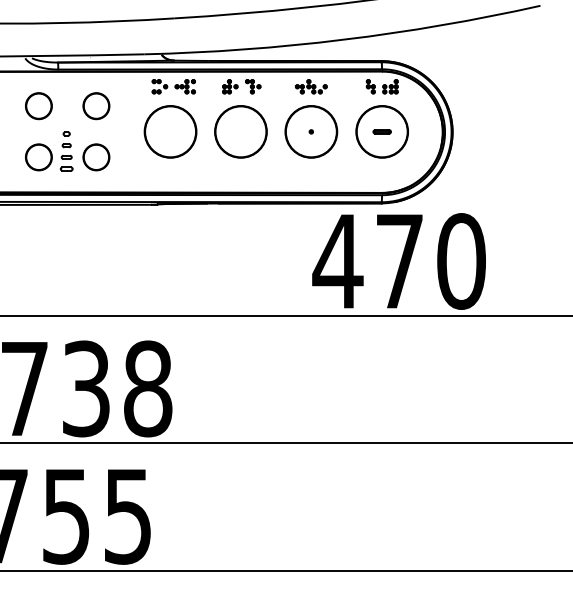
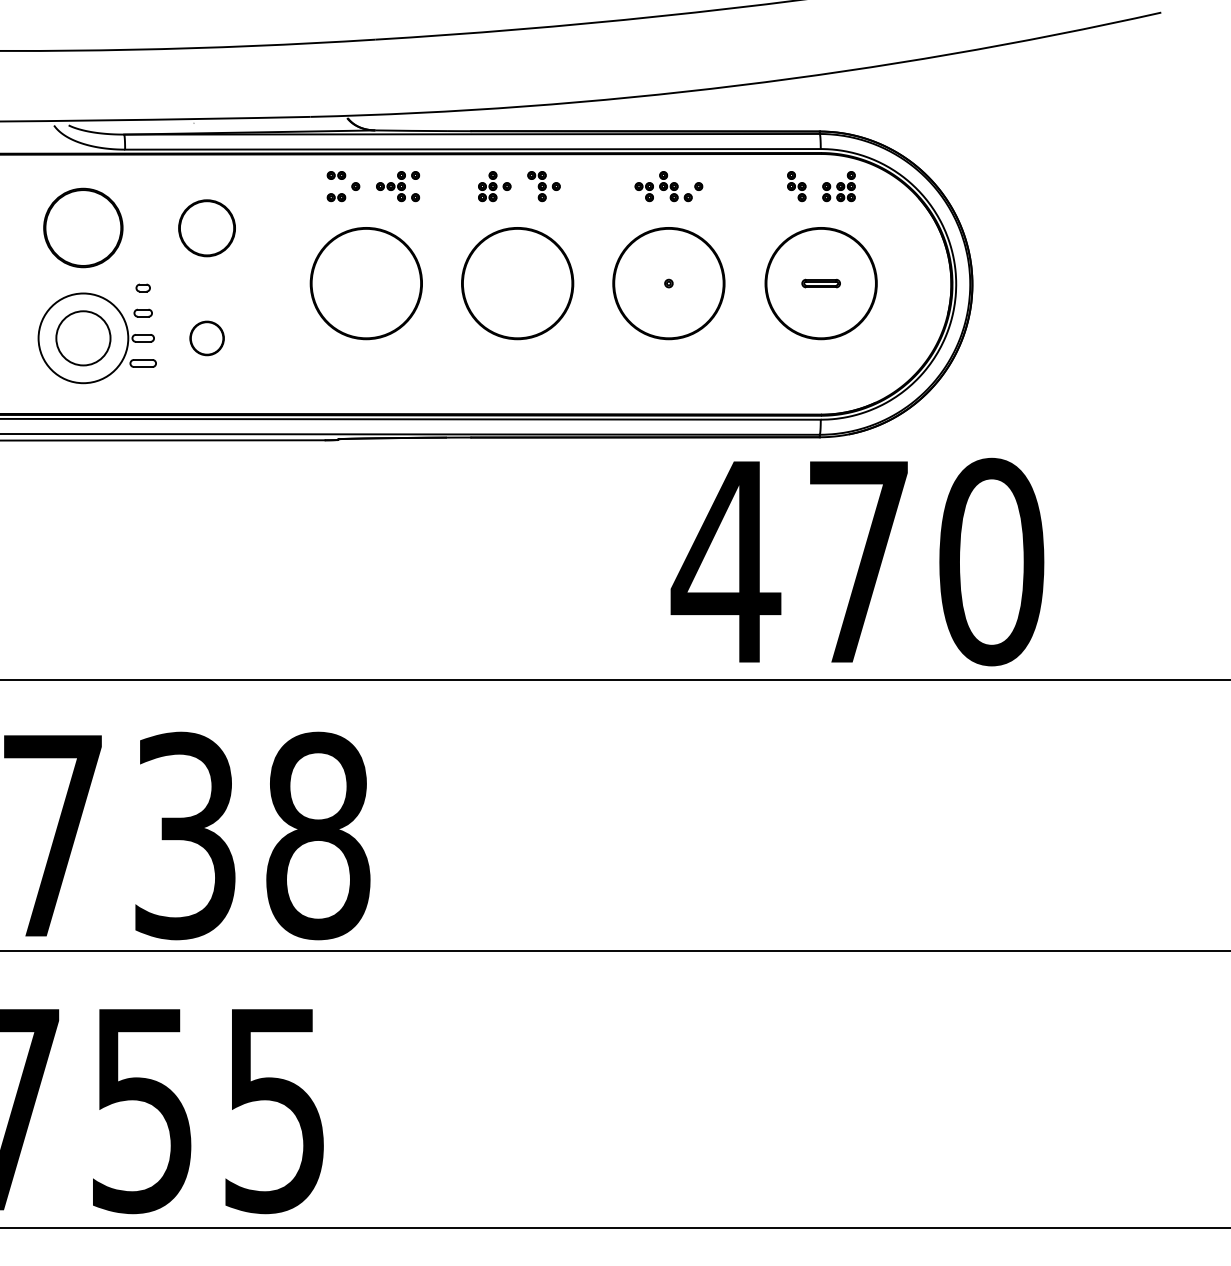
circle: (38, 106) -> (82, 229), size x1.4
circle: (38, 157) -> (82, 338), size x1.6
circle: (96, 157) -> (207, 338), size x0.6

